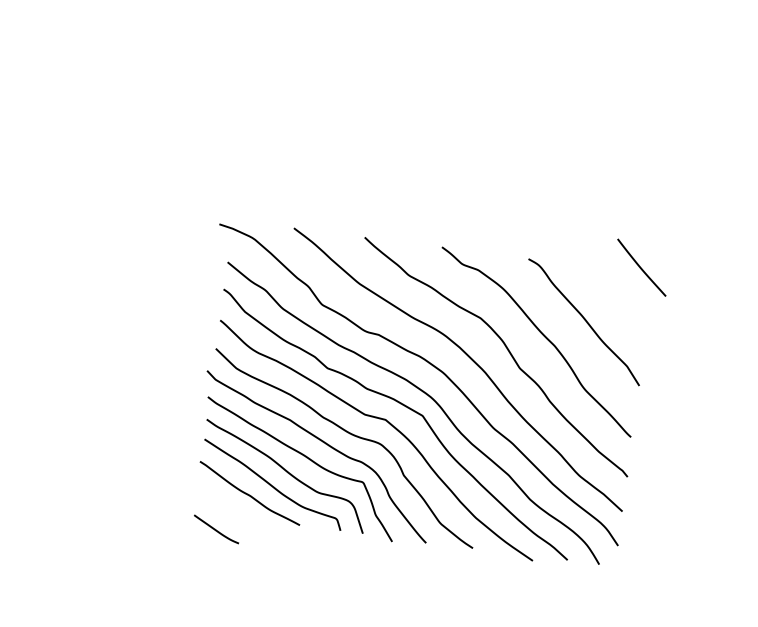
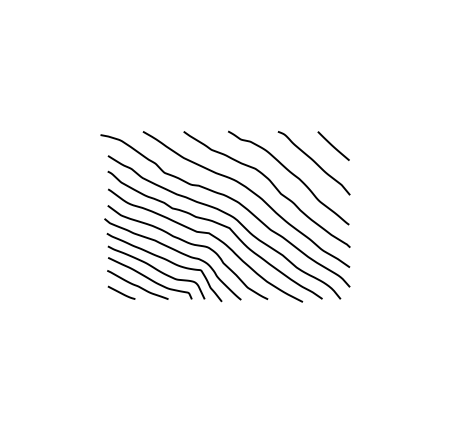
line: (641, 266) -> (333, 145), moved
line: (216, 528) -> (121, 292), moved

